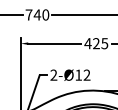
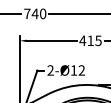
text: (96, 43) -> (90, 40), 425 -> 415

